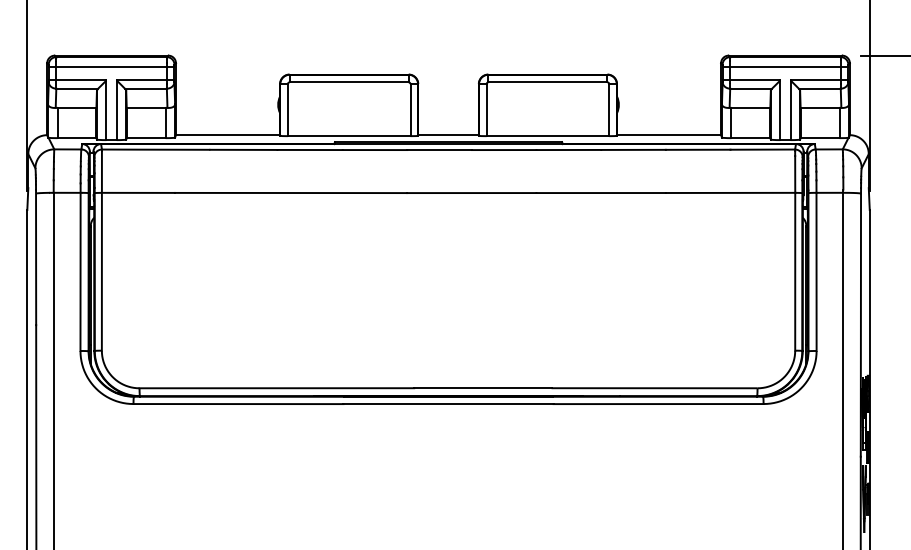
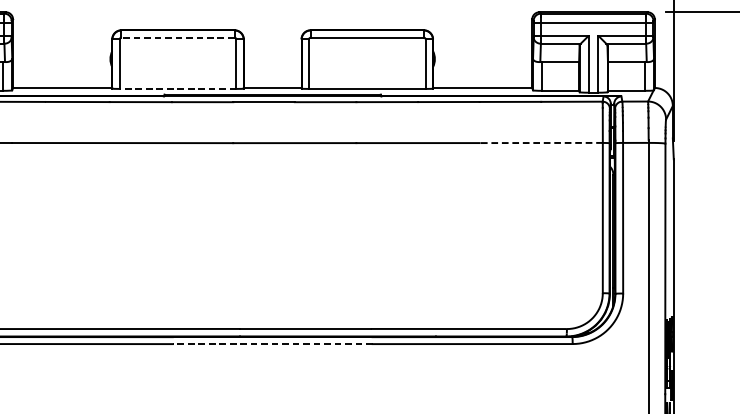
line: (348, 82) -> (177, 37), solid -> dashed
line: (348, 136) -> (177, 89), solid -> dashed
line: (730, 192) -> (541, 142), solid -> dashed
line: (448, 404) -> (272, 344), solid -> dashed

